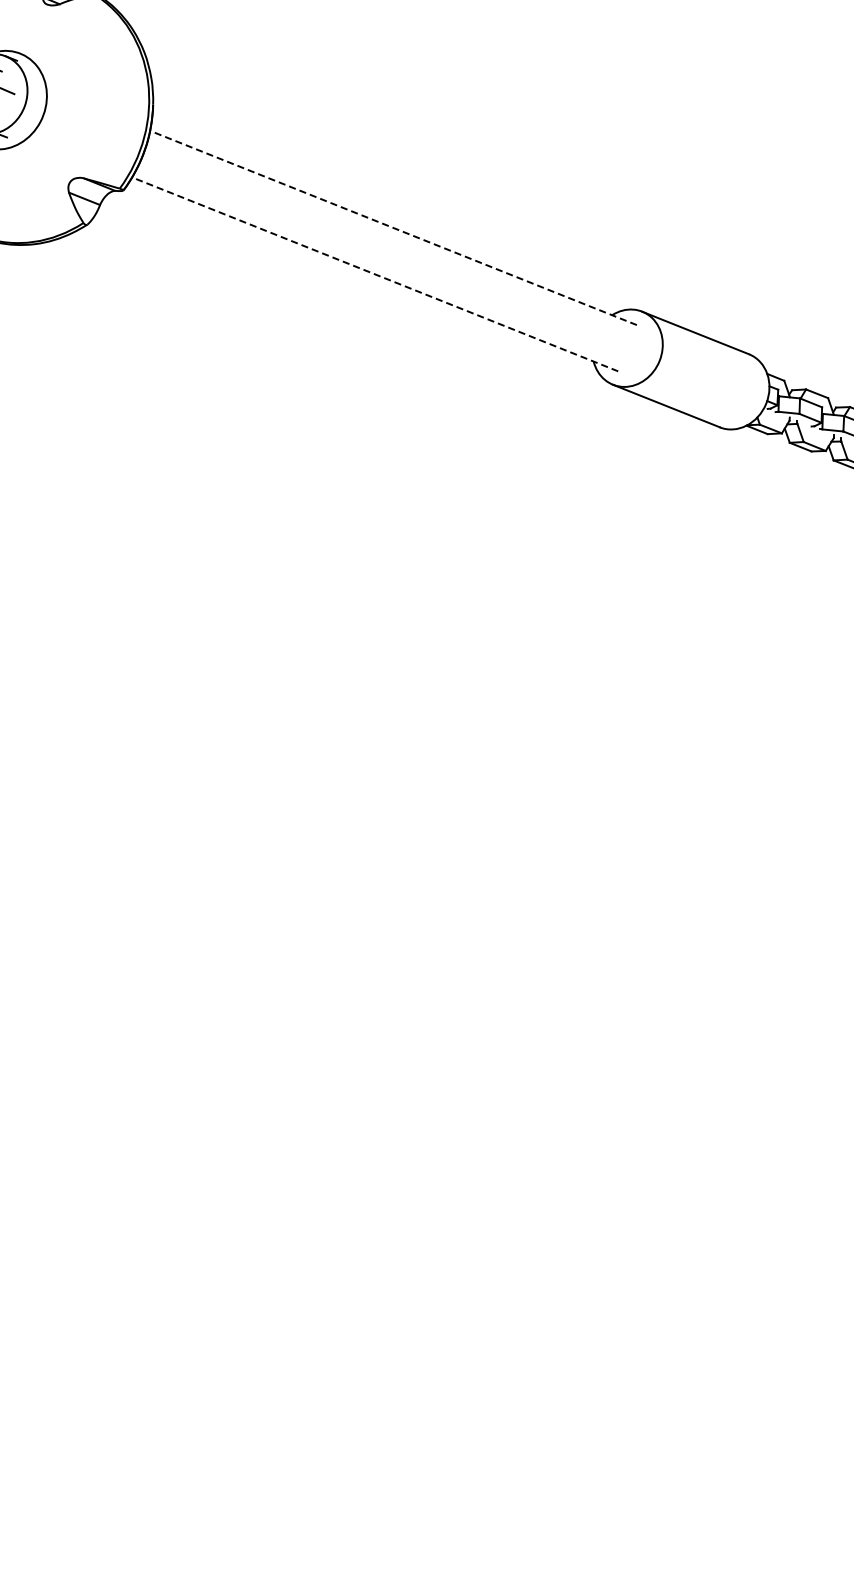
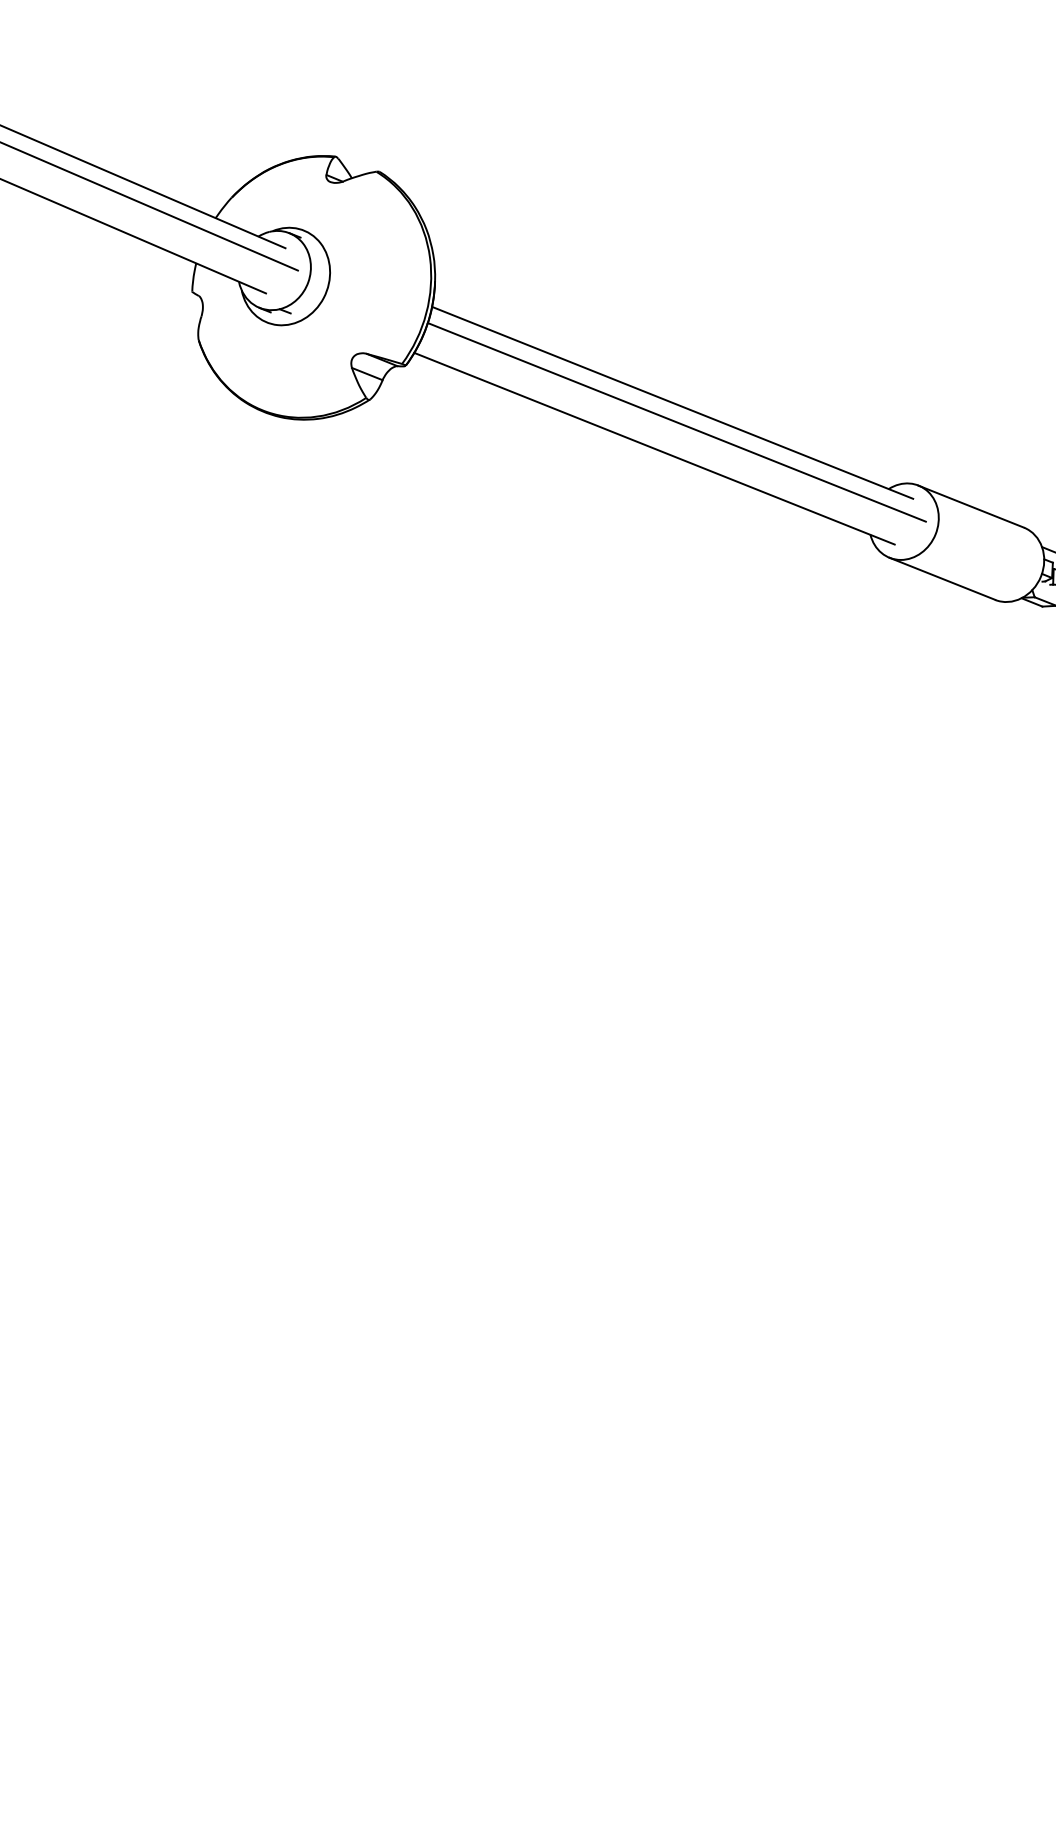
line: (393, 227) -> (672, 402), dashed -> solid
line: (397, 247) -> (676, 422), added
line: (375, 274) -> (654, 448), dashed -> solid

